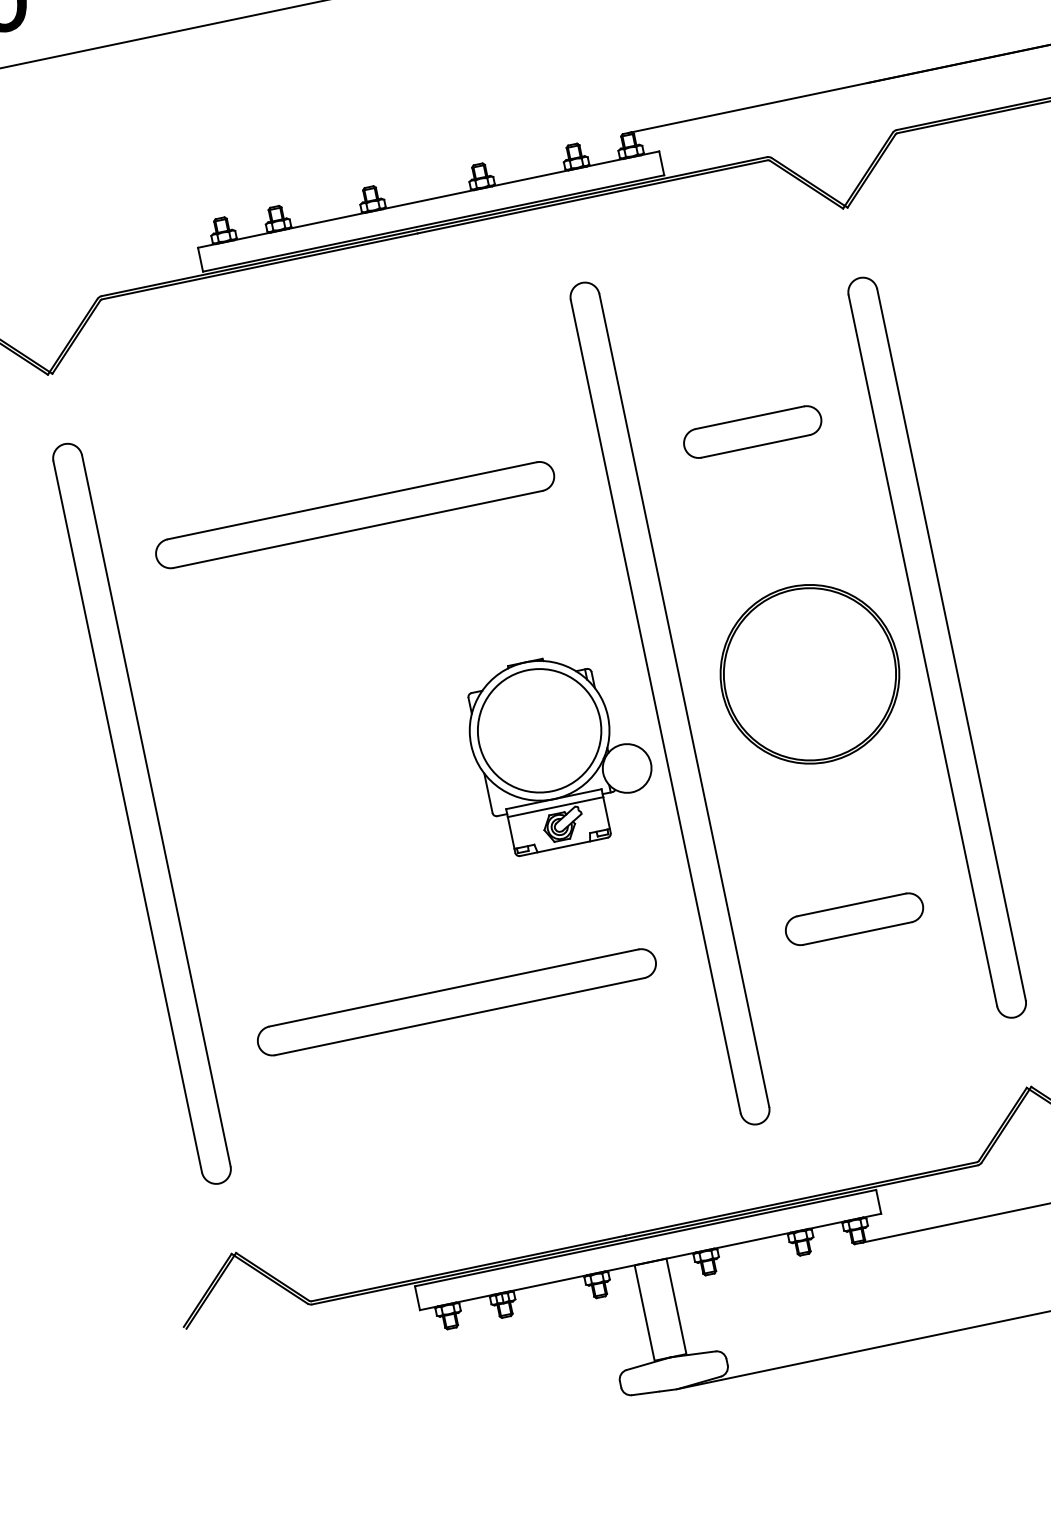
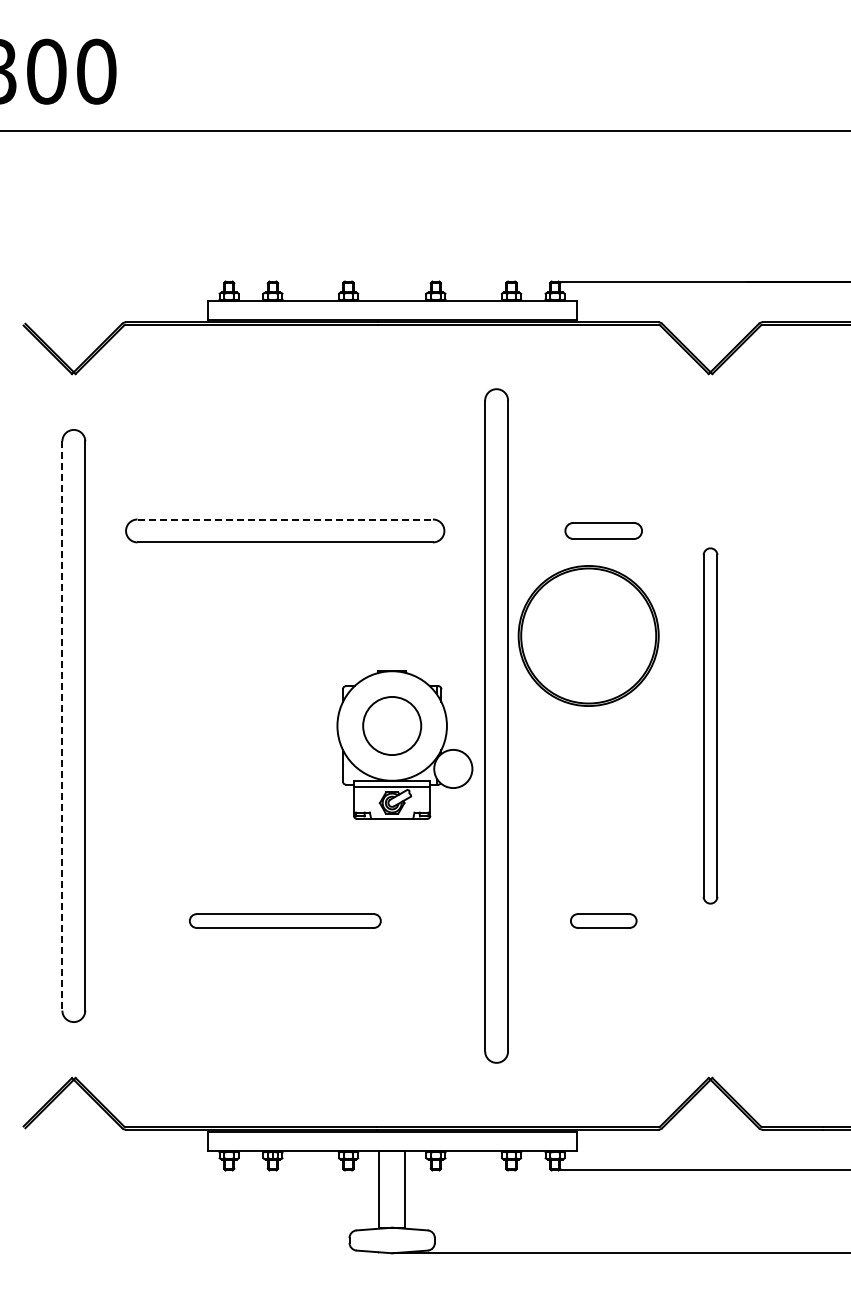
part: (752, 431) -> (603, 530), size x0.7
line: (352, 500) -> (285, 519), solid -> dashed
part: (936, 647) -> (710, 725), size x0.6
part: (809, 673) -> (588, 635), moved
circle: (538, 730) -> (391, 725), size x0.6
line: (127, 817) -> (62, 726), solid -> dashed
part: (854, 918) -> (603, 920), size x0.6
part: (457, 1001) -> (285, 920), size x0.6

